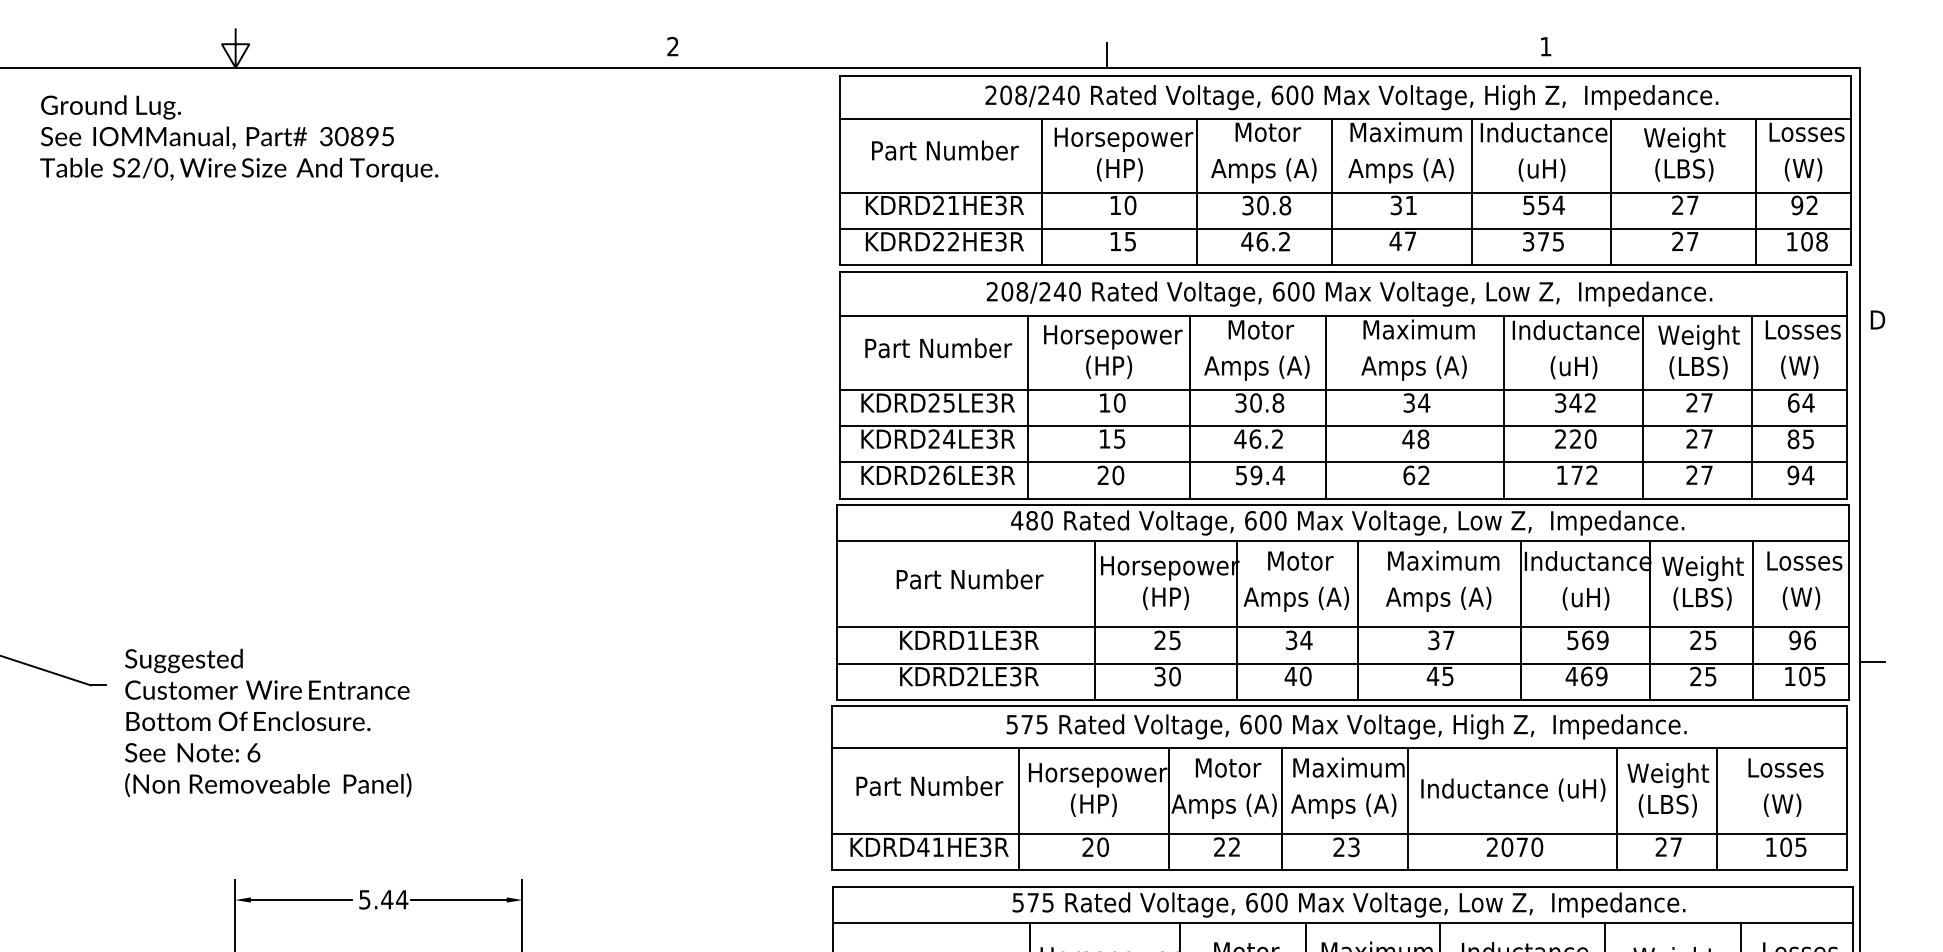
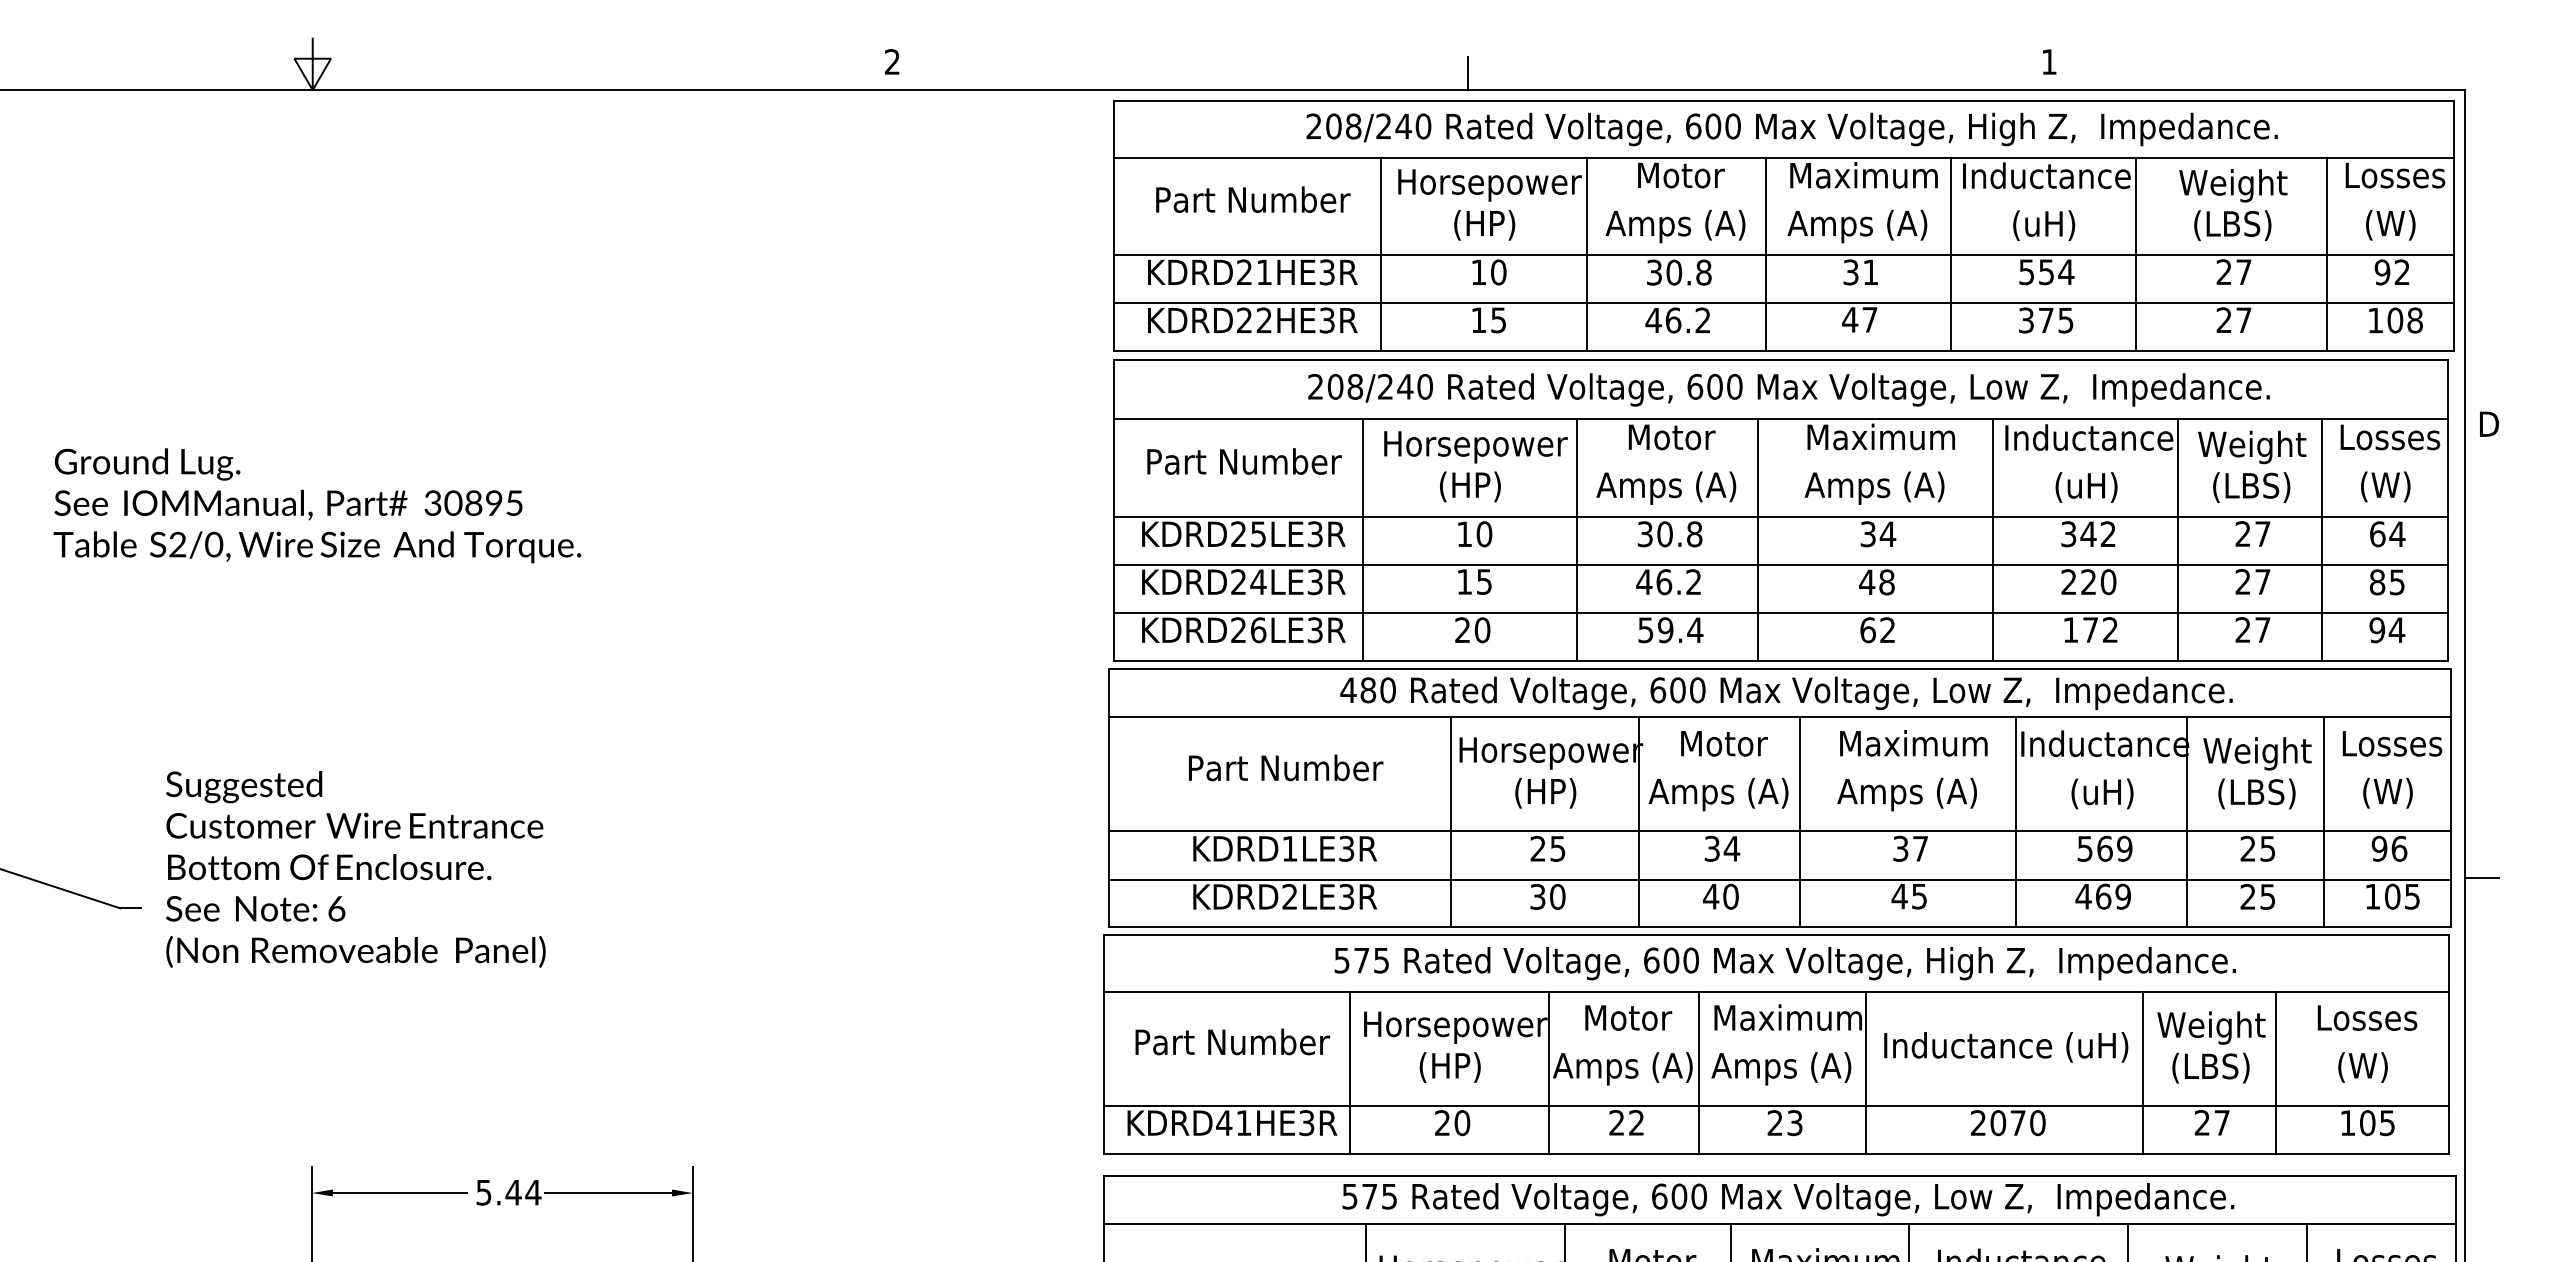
text: (239, 138) -> (317, 505), moved
text: (267, 723) -> (355, 869), moved

